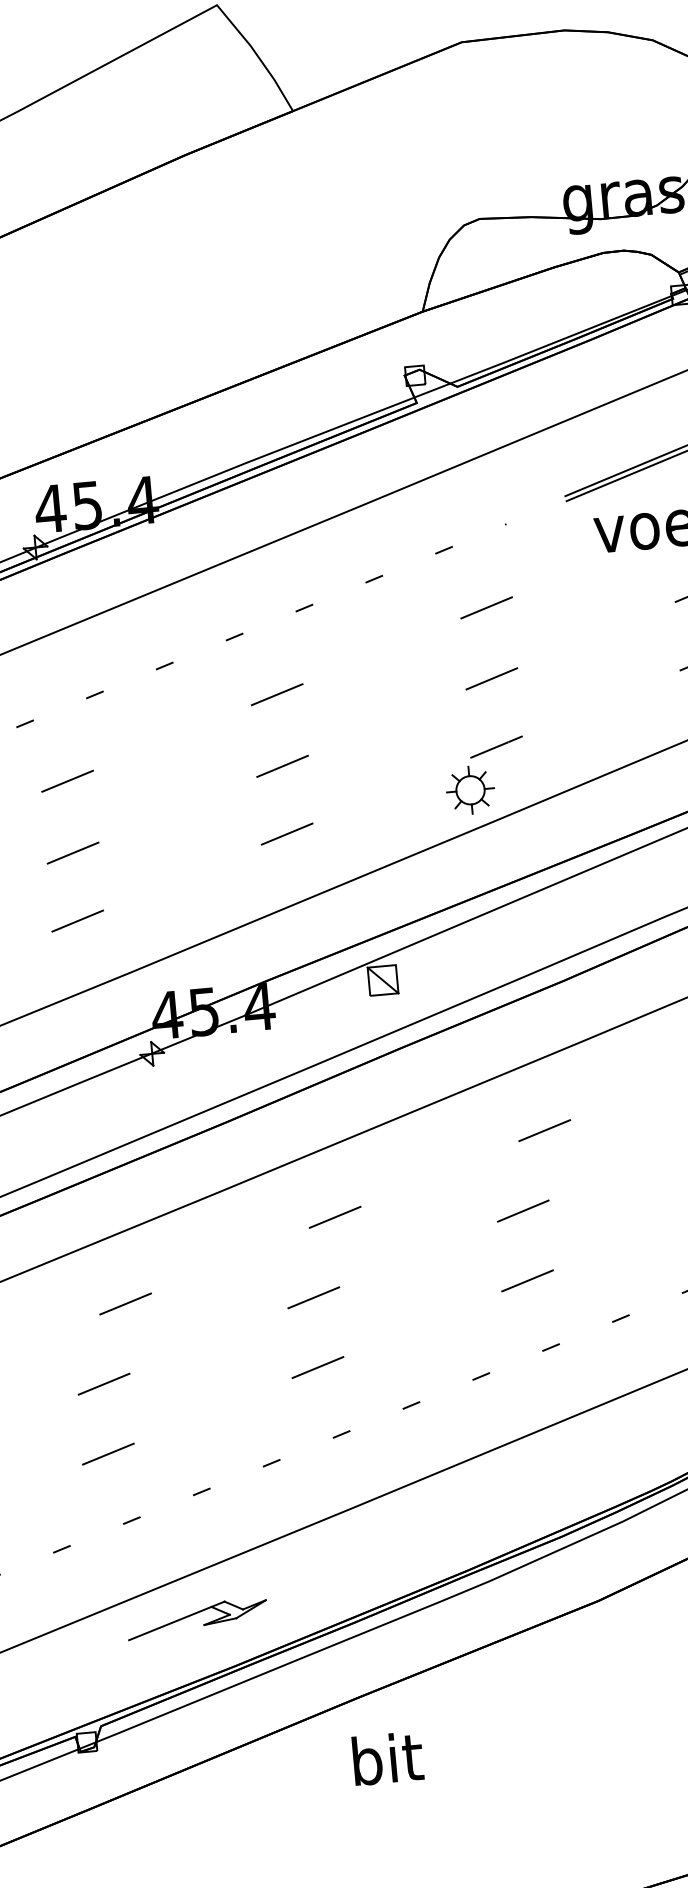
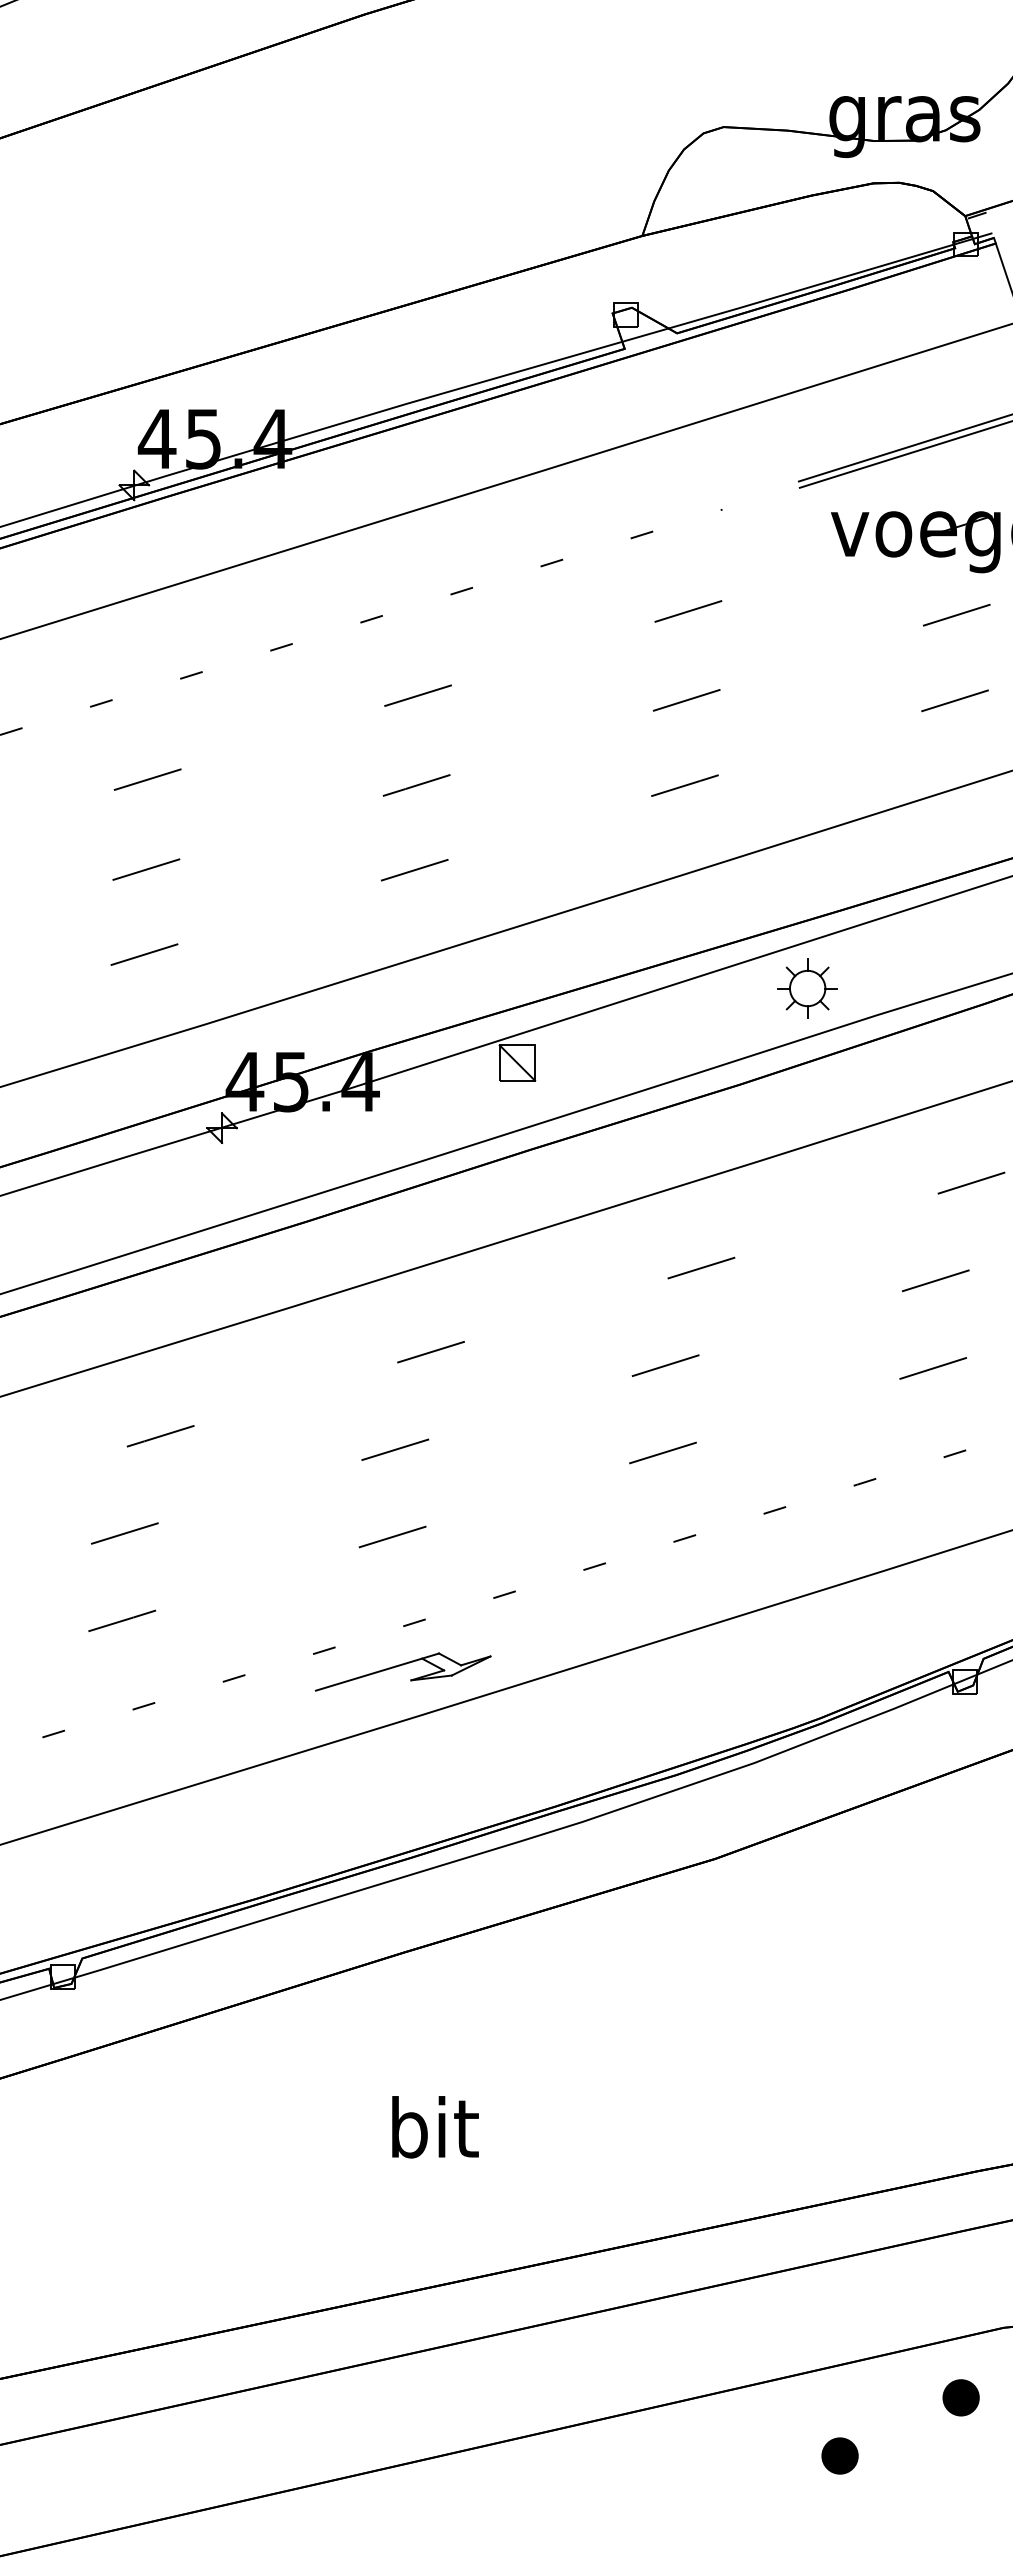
part: (470, 790) -> (807, 988), moved
part: (197, 1618) -> (403, 1671), moved
text: (388, 1758) -> (435, 2127), moved

